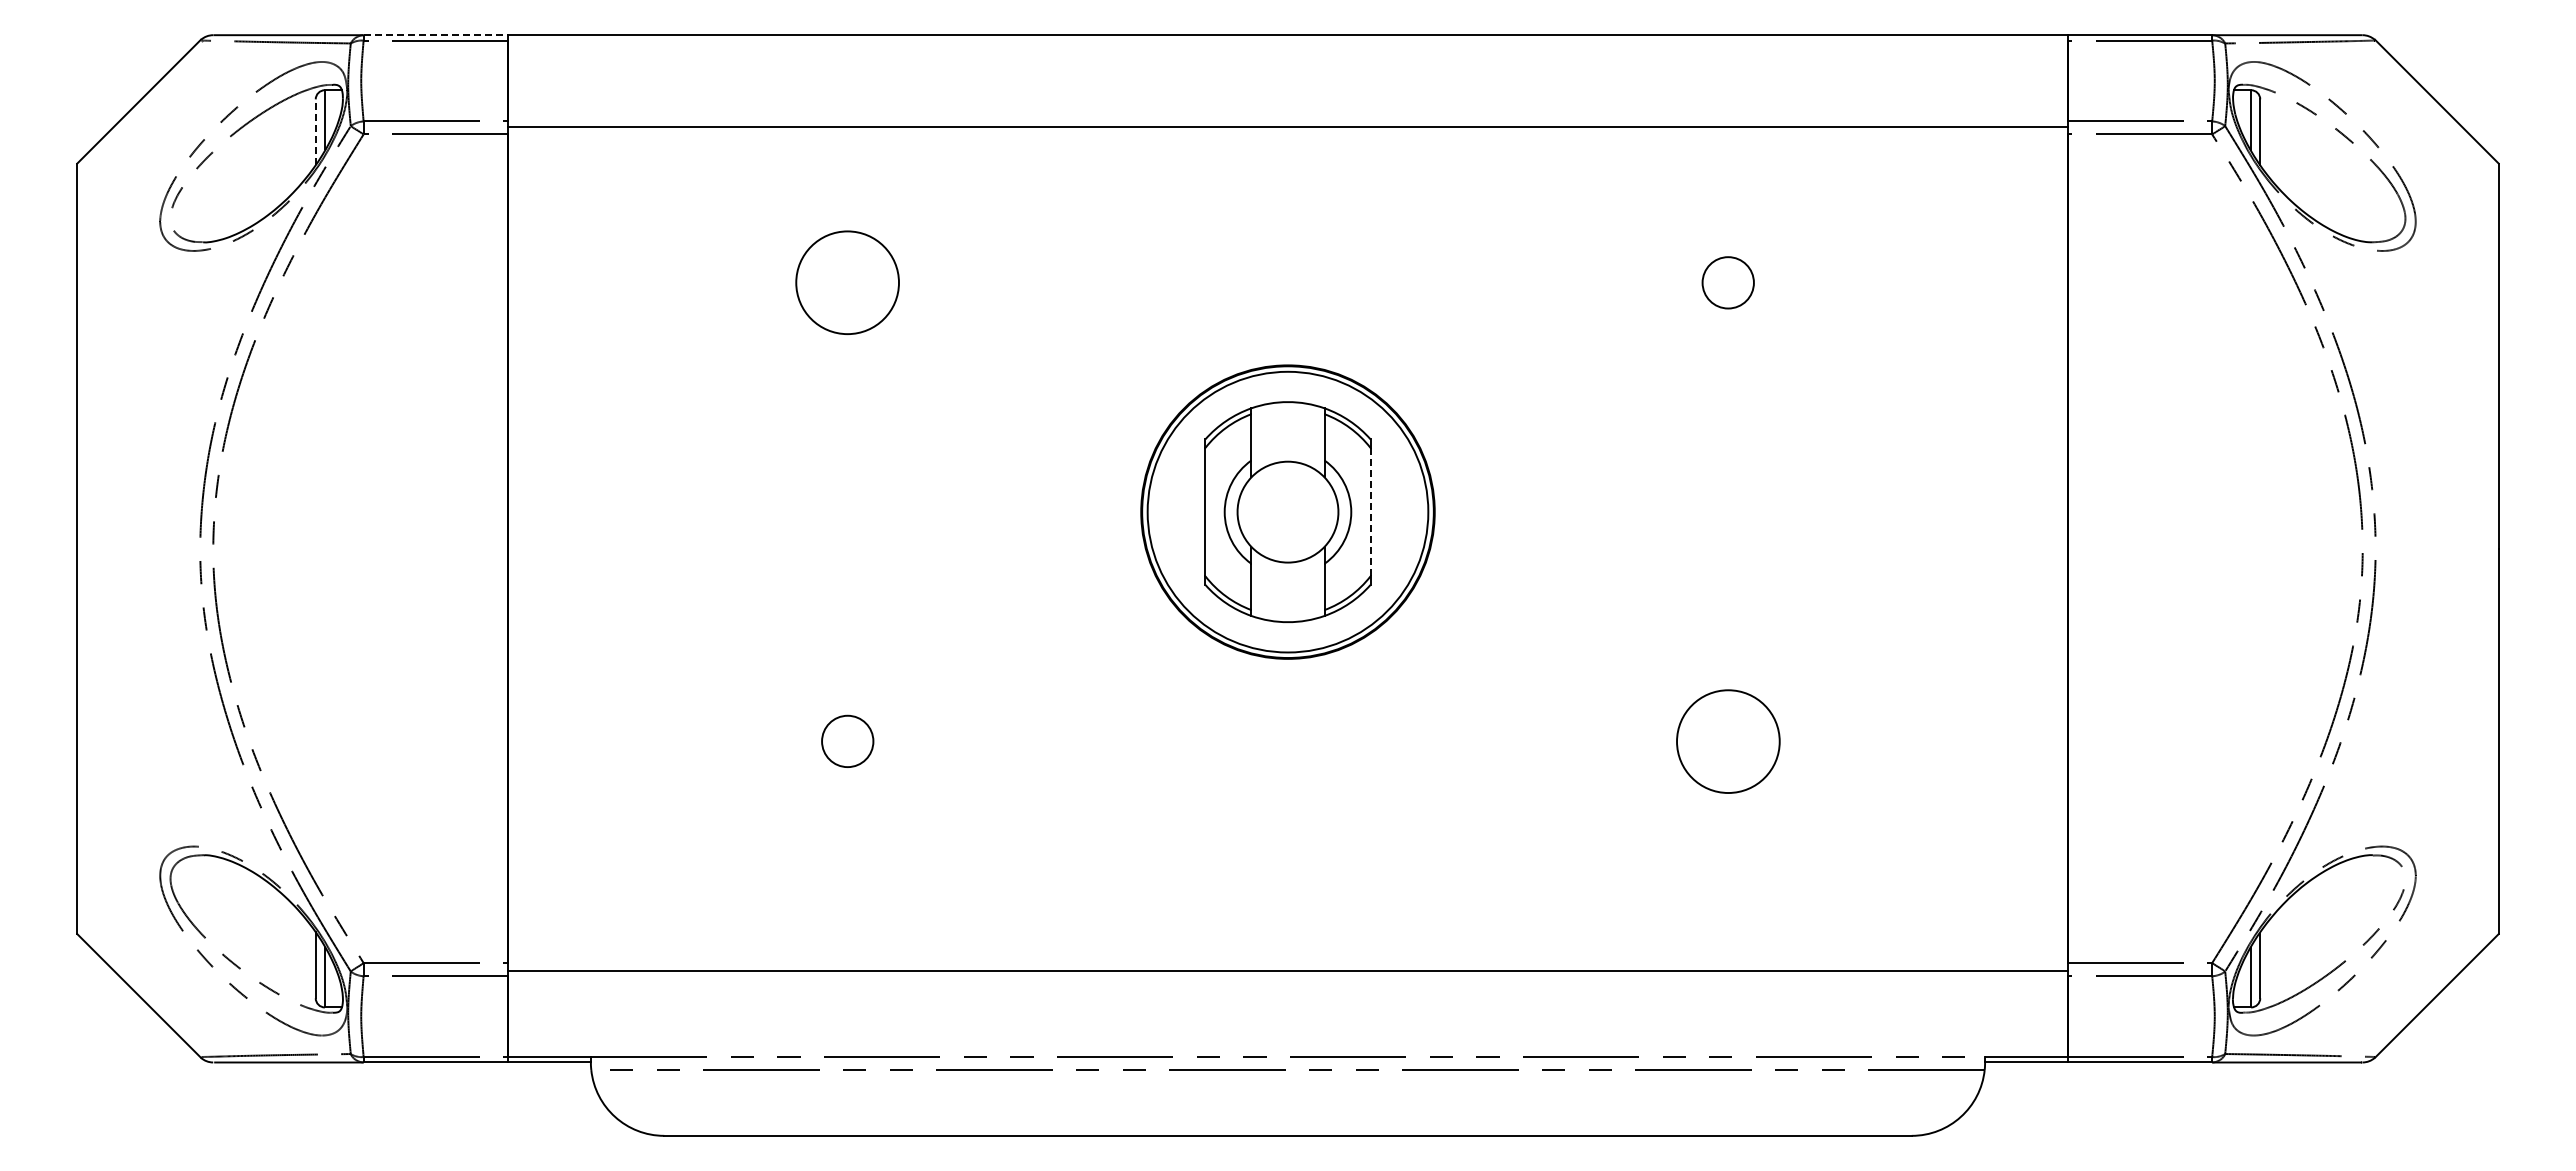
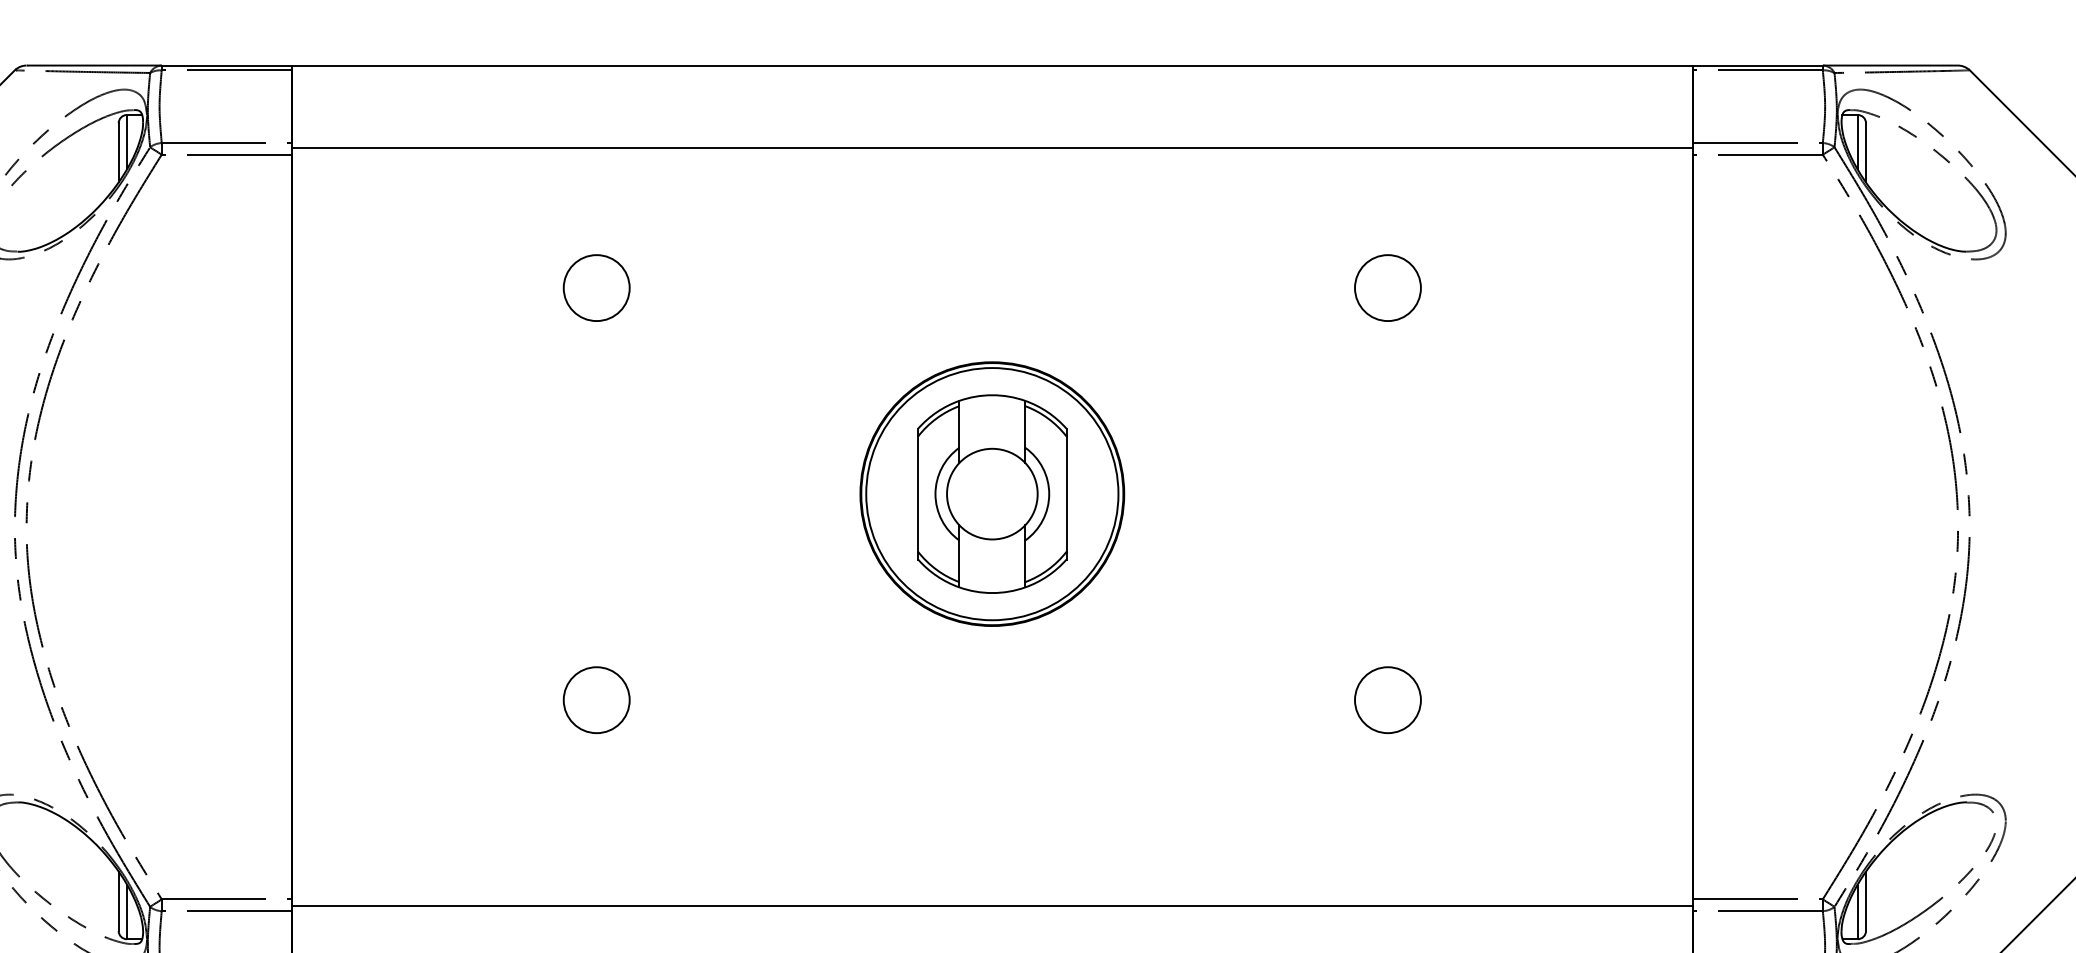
line: (436, 35) -> (227, 65), dashed -> solid
line: (315, 132) -> (118, 152), dashed -> solid
circle: (847, 282) -> (596, 287), size x0.71
circle: (1727, 282) -> (1387, 287), size x1.43
line: (1370, 512) -> (1066, 494), dashed -> solid
circle: (1727, 740) -> (1387, 699), size x0.71
circle: (847, 741) -> (596, 700), size x1.43

